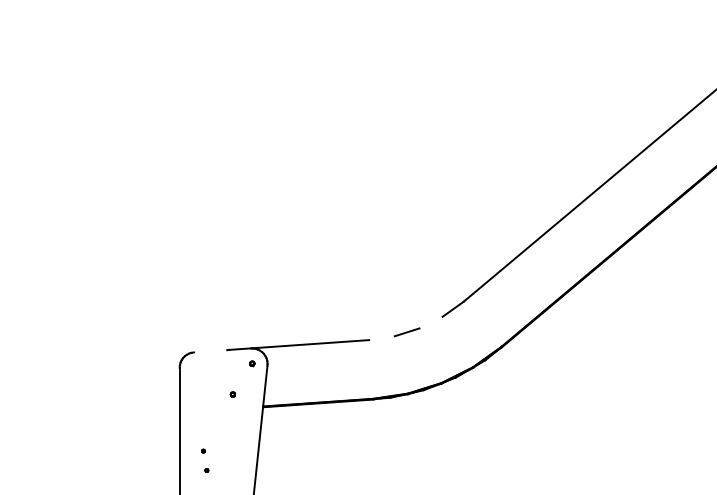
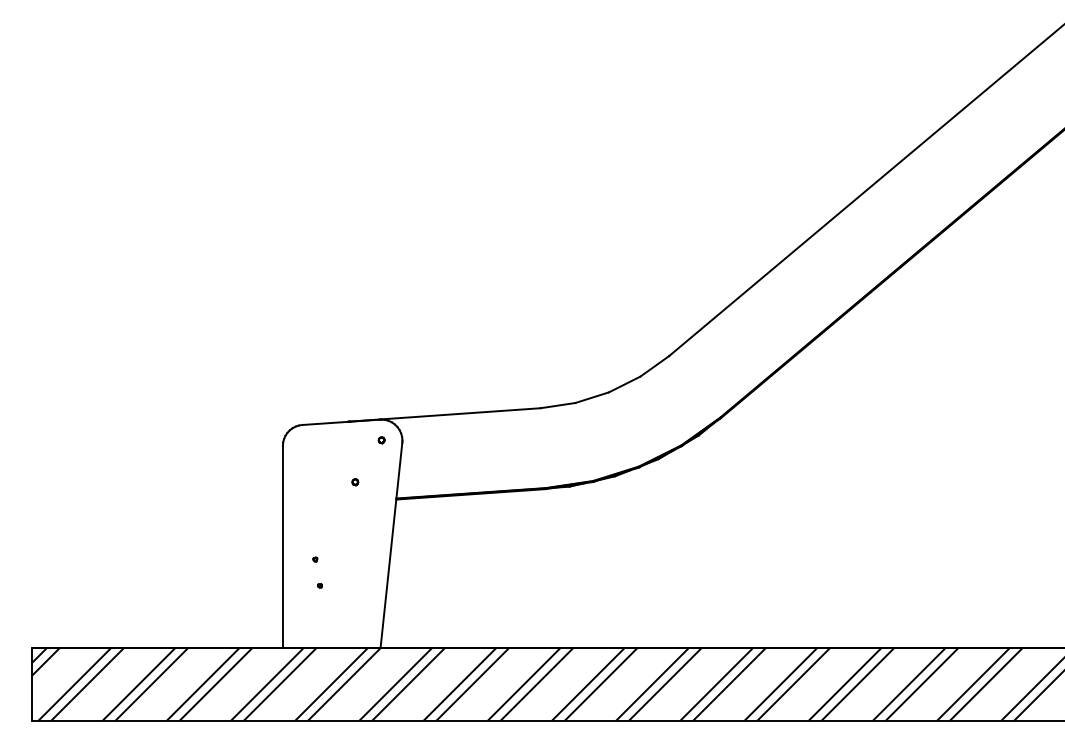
line: (430, 322) -> (624, 384), added
line: (381, 338) -> (557, 405), added
line: (222, 349) -> (341, 421), added

